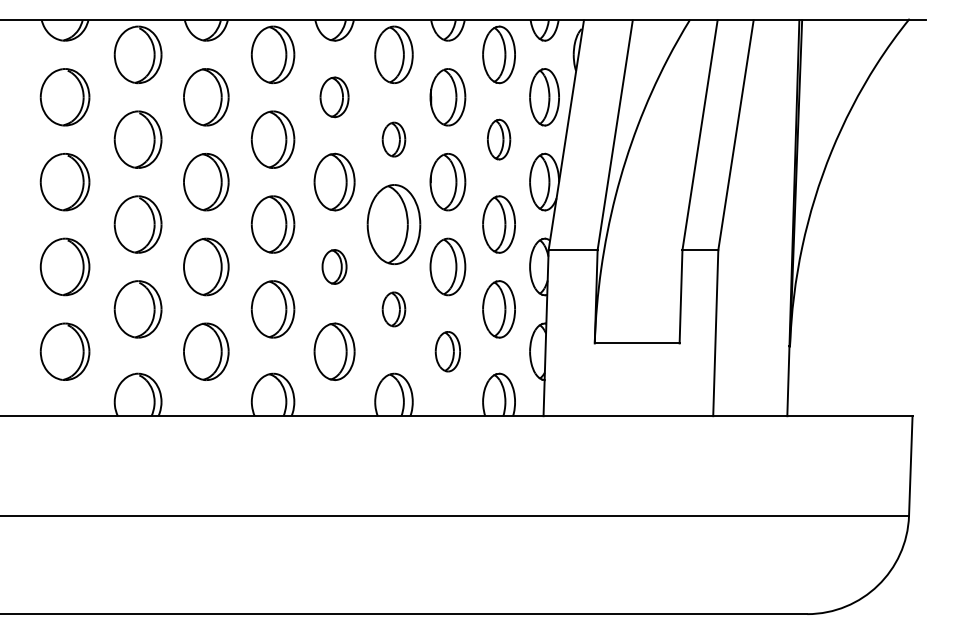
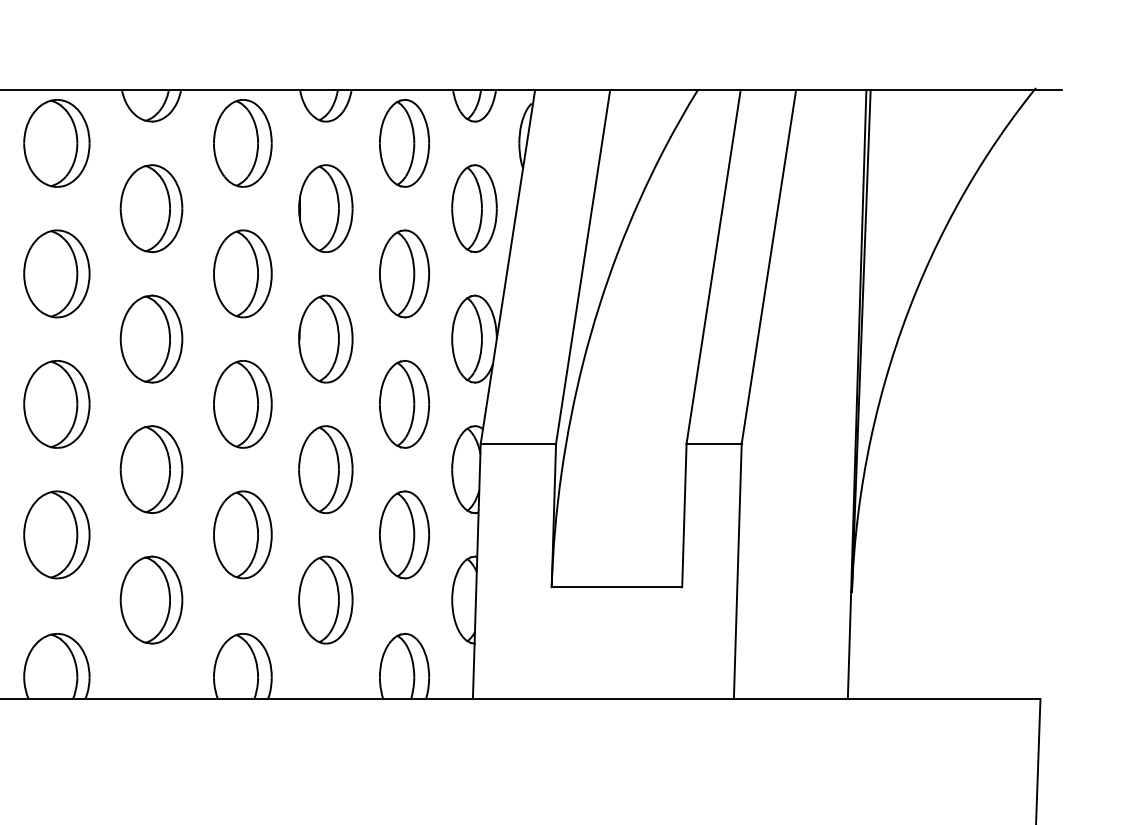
part: (334, 97) -> (151, 208), size x1.43
part: (393, 139) -> (242, 273), size x1.67
part: (498, 139) -> (403, 273), size x1.43
part: (393, 224) -> (242, 404), size x0.71
part: (334, 266) -> (151, 468), size x1.67
part: (393, 309) -> (242, 535), size x1.67
part: (447, 351) -> (325, 599), size x1.43

